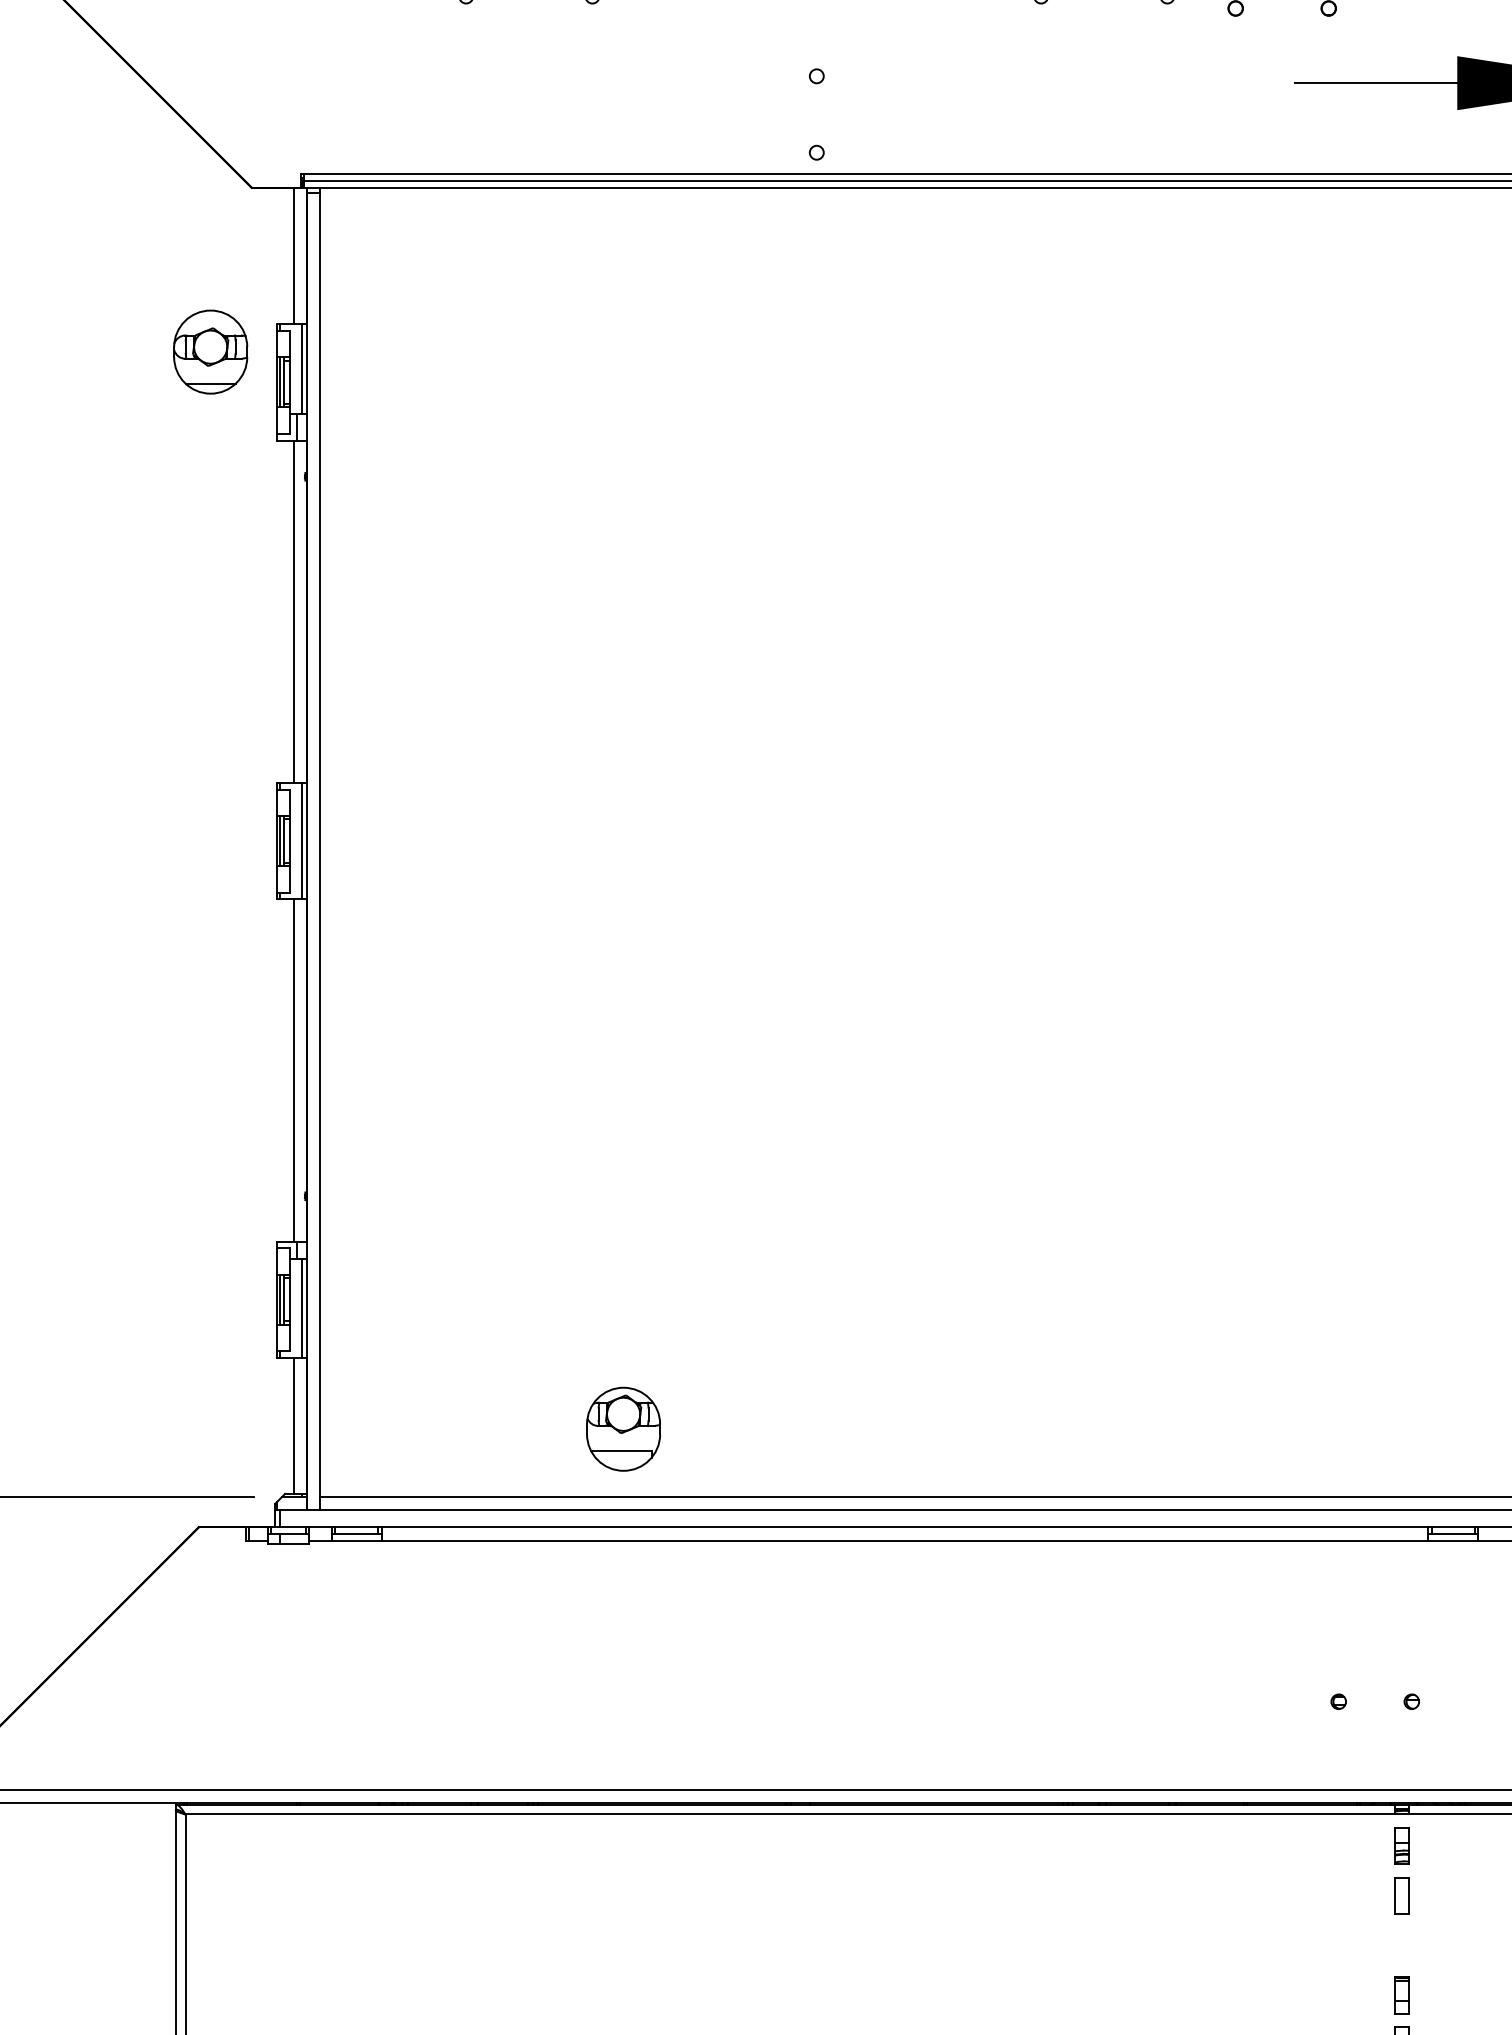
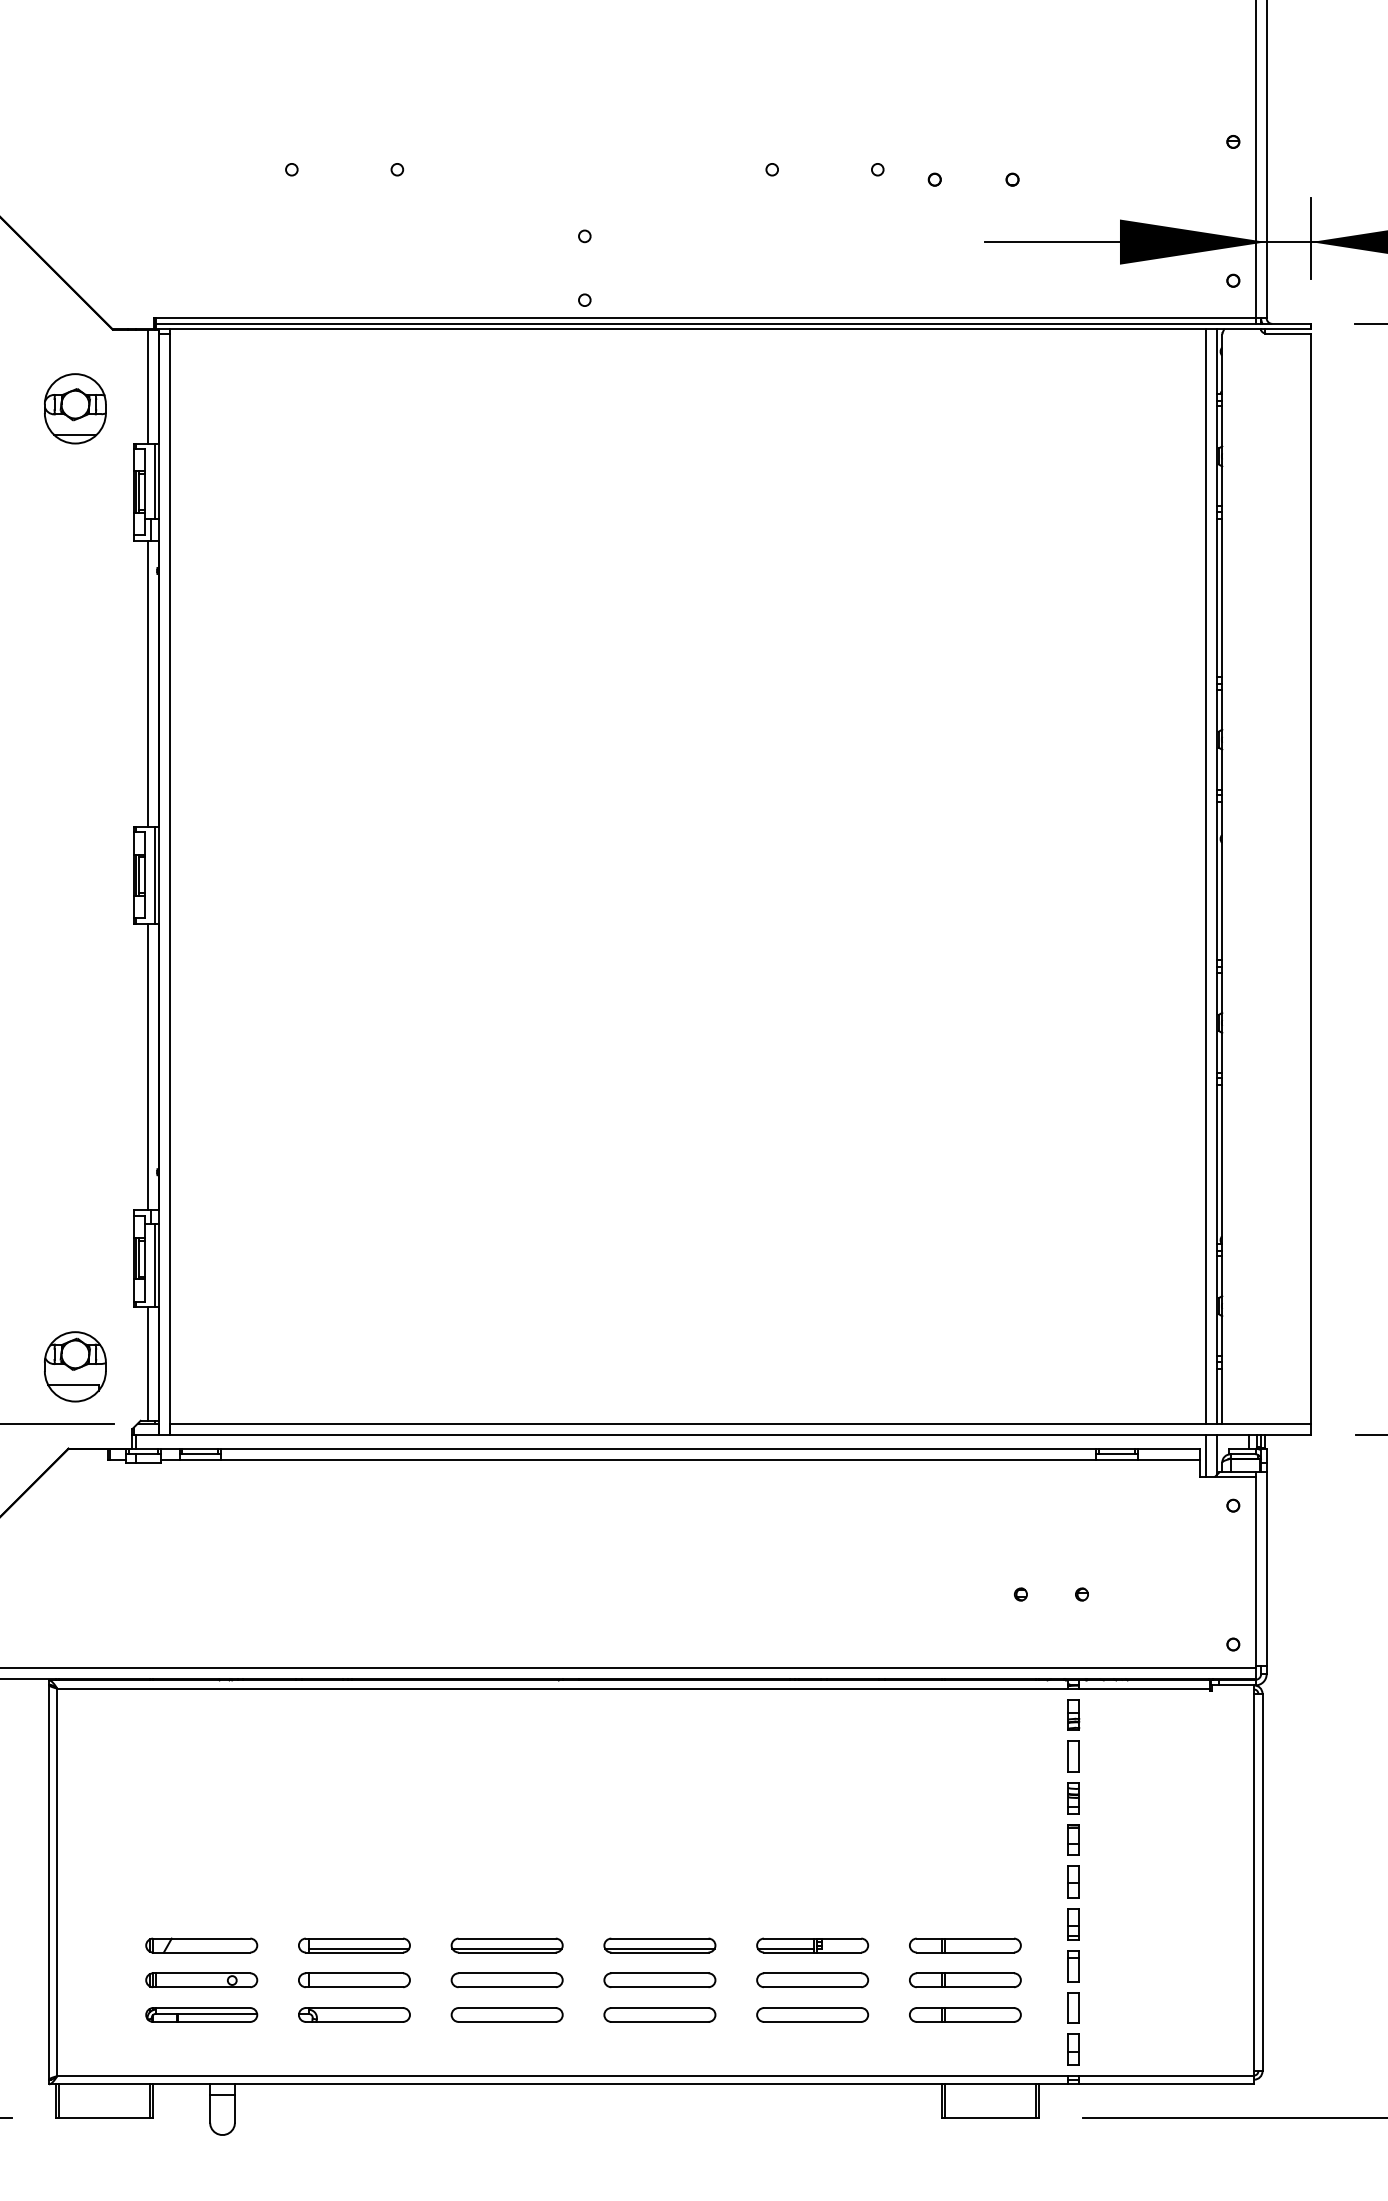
part: (210, 351) -> (75, 408), moved
part: (623, 1428) -> (75, 1366), moved
part: (1401, 1945) -> (1073, 1798), added

